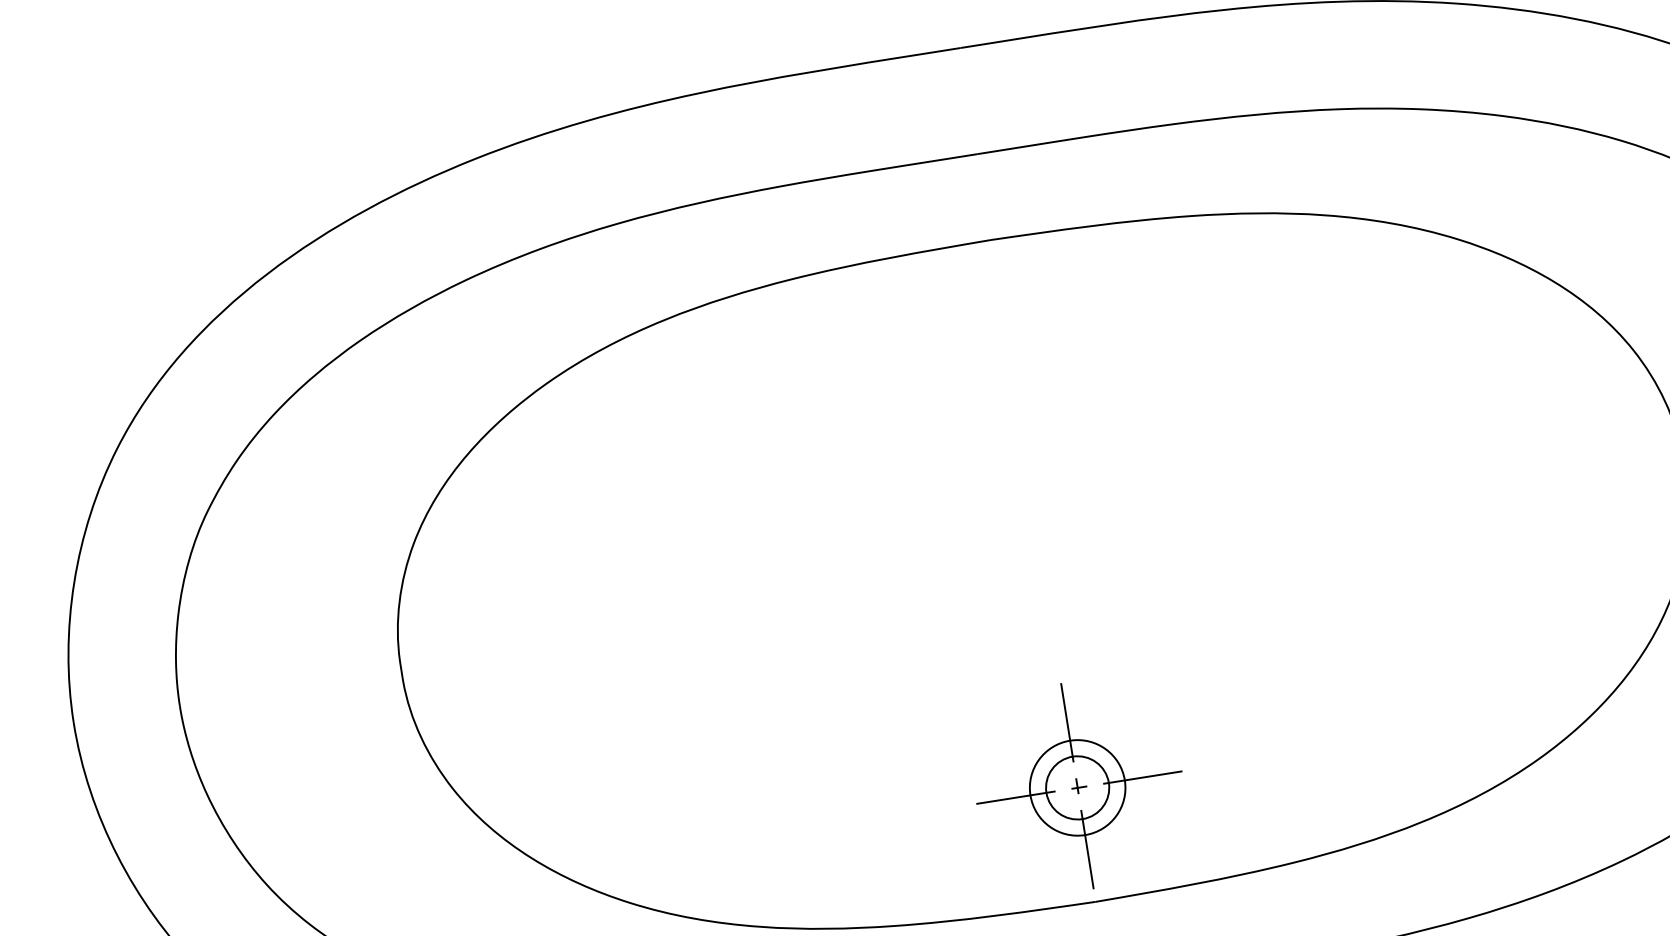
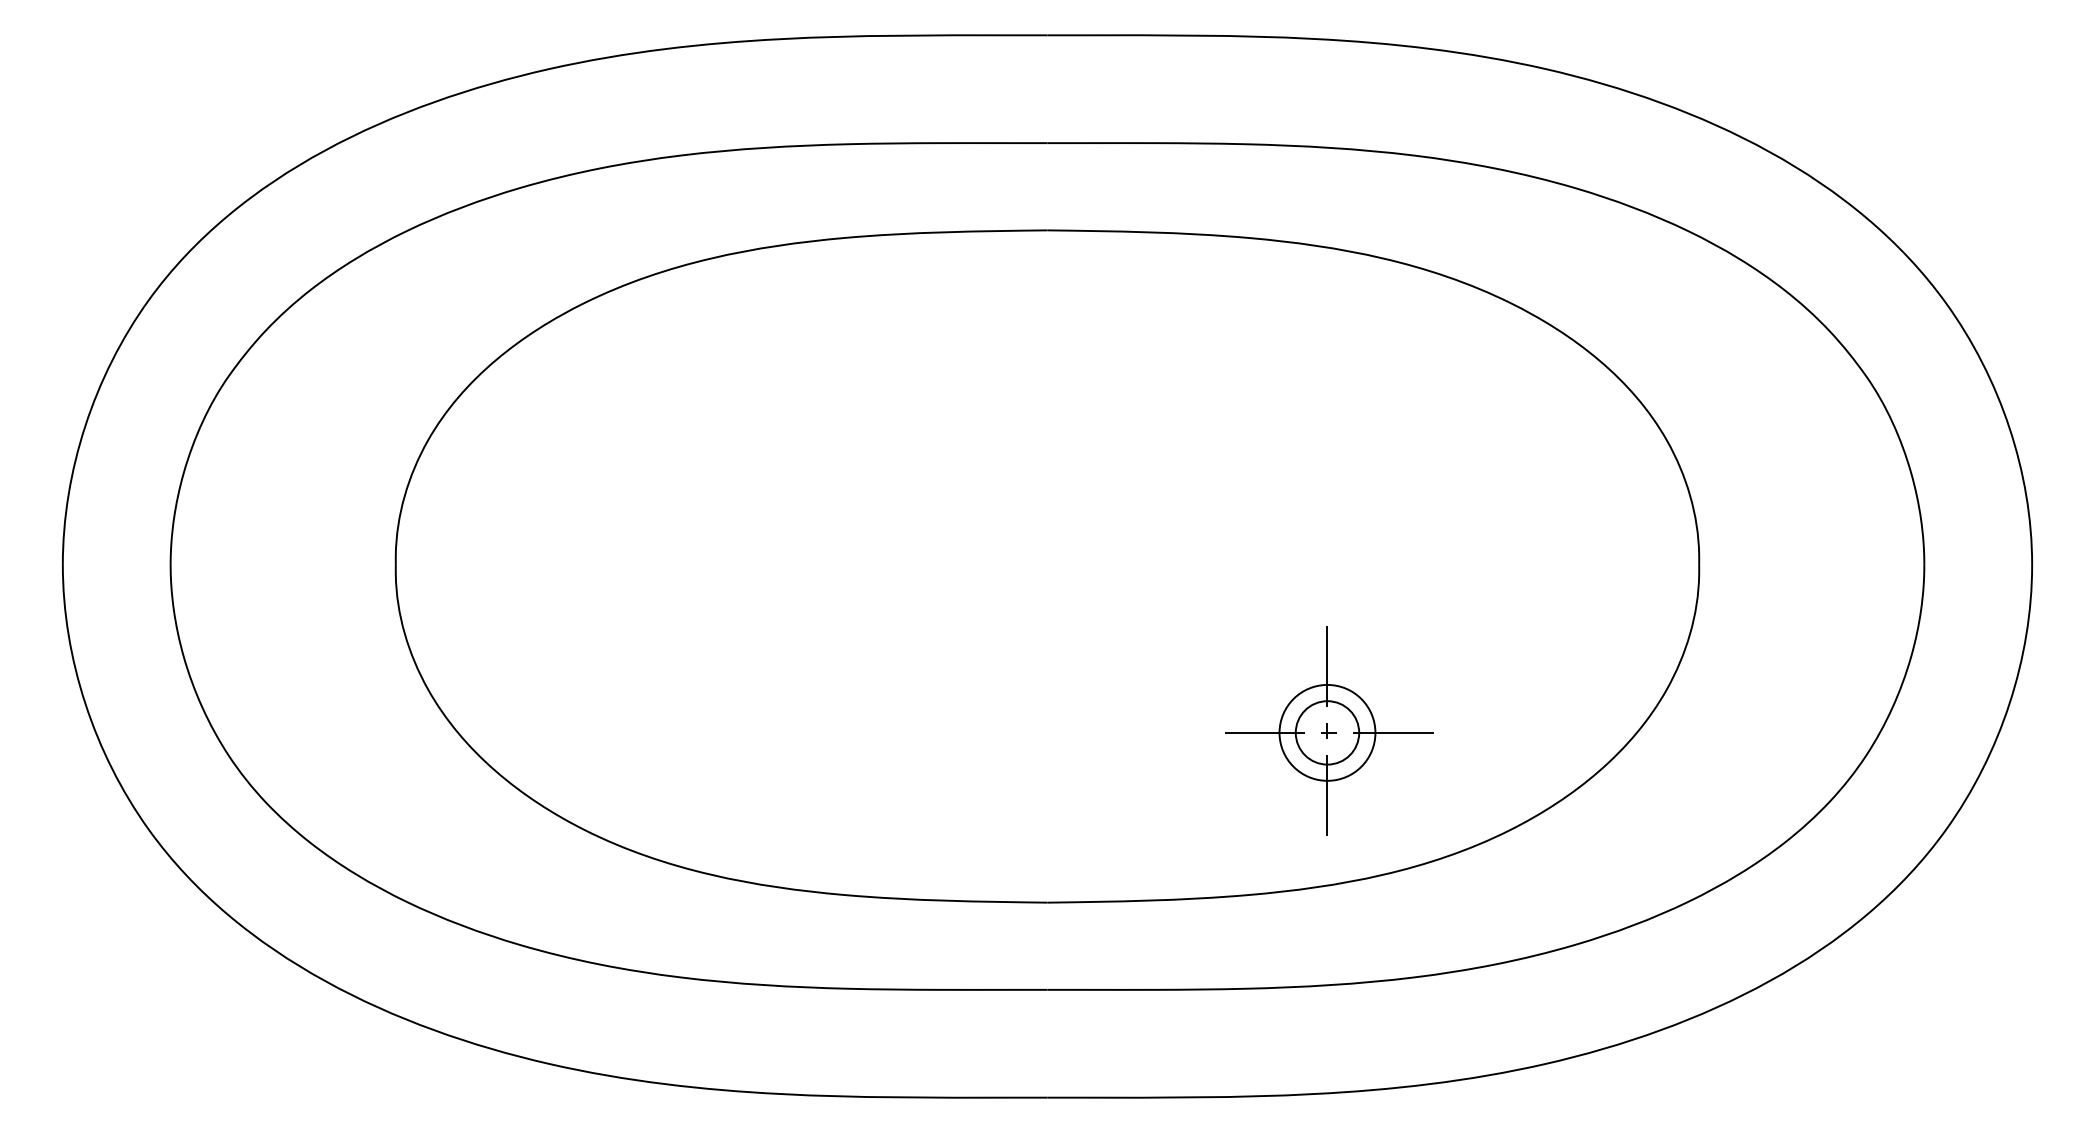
part: (1079, 785) -> (1329, 730), moved

